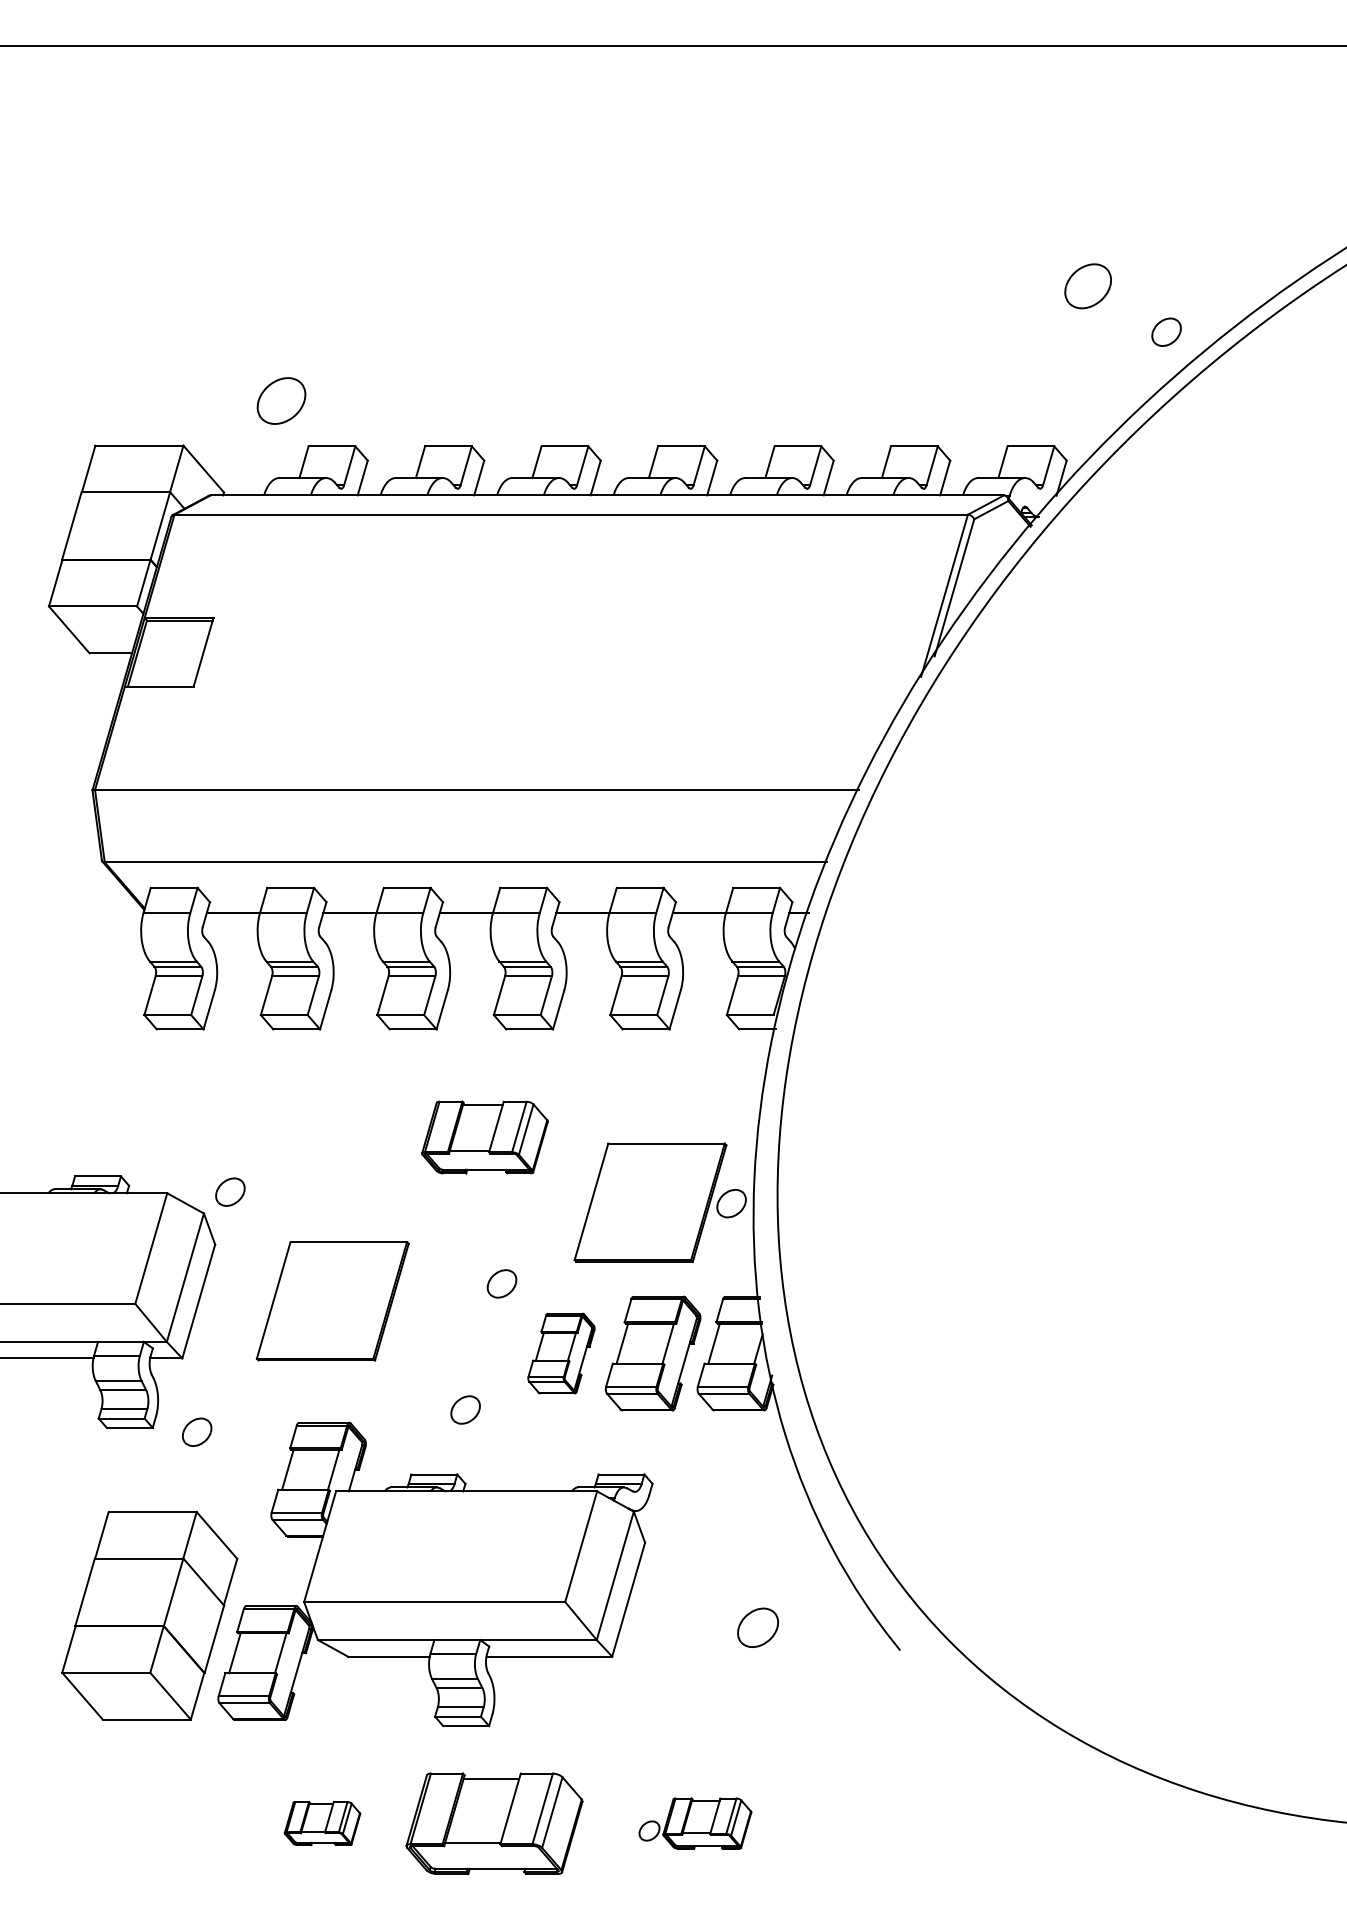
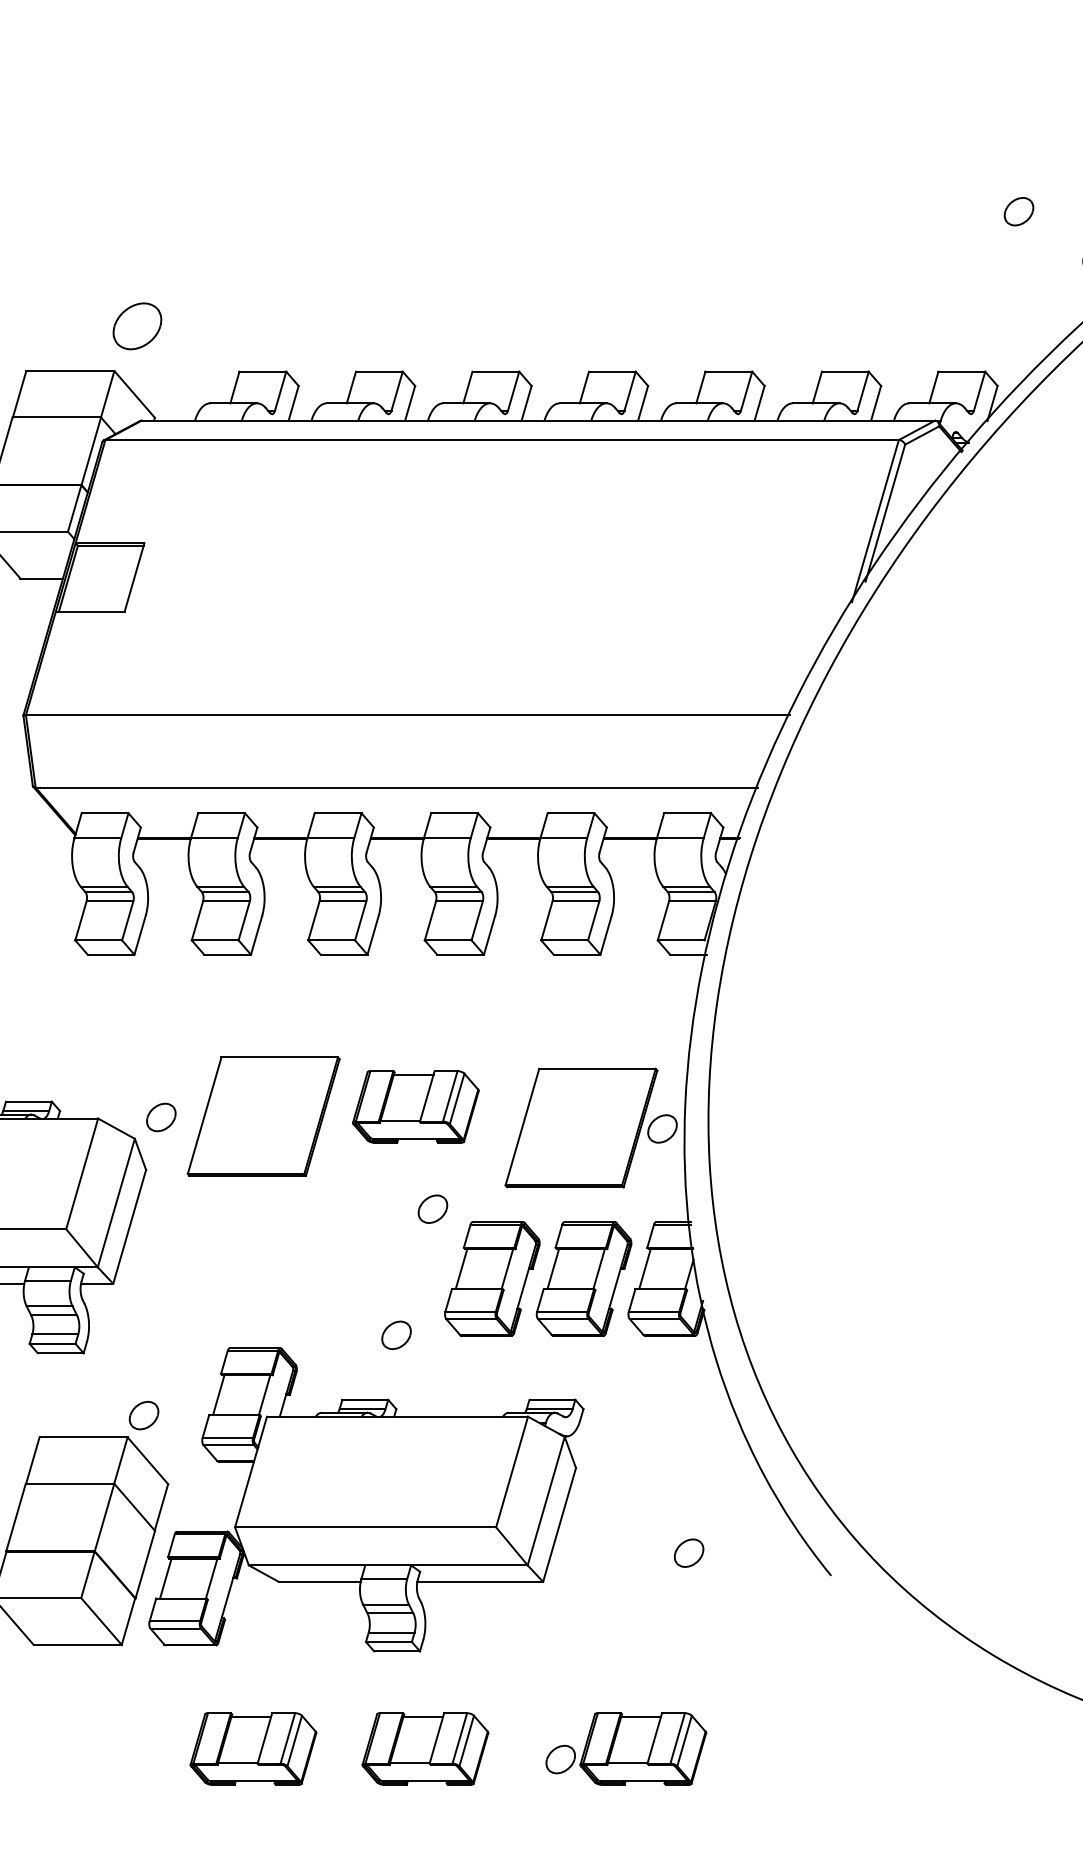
part: (1087, 286) -> (1018, 211), size x0.62
part: (281, 400) -> (137, 325), moved
part: (484, 1137) -> (415, 1106), moved
part: (332, 1301) -> (263, 1116), moved
part: (561, 1353) -> (492, 1278), size x1.43
part: (197, 1431) -> (144, 1414), moved
part: (758, 1627) -> (689, 1552), size x0.71
part: (322, 1823) -> (253, 1748), size x1.67
part: (494, 1823) -> (425, 1748), size x0.71
part: (695, 1823) -> (626, 1748), size x1.43

